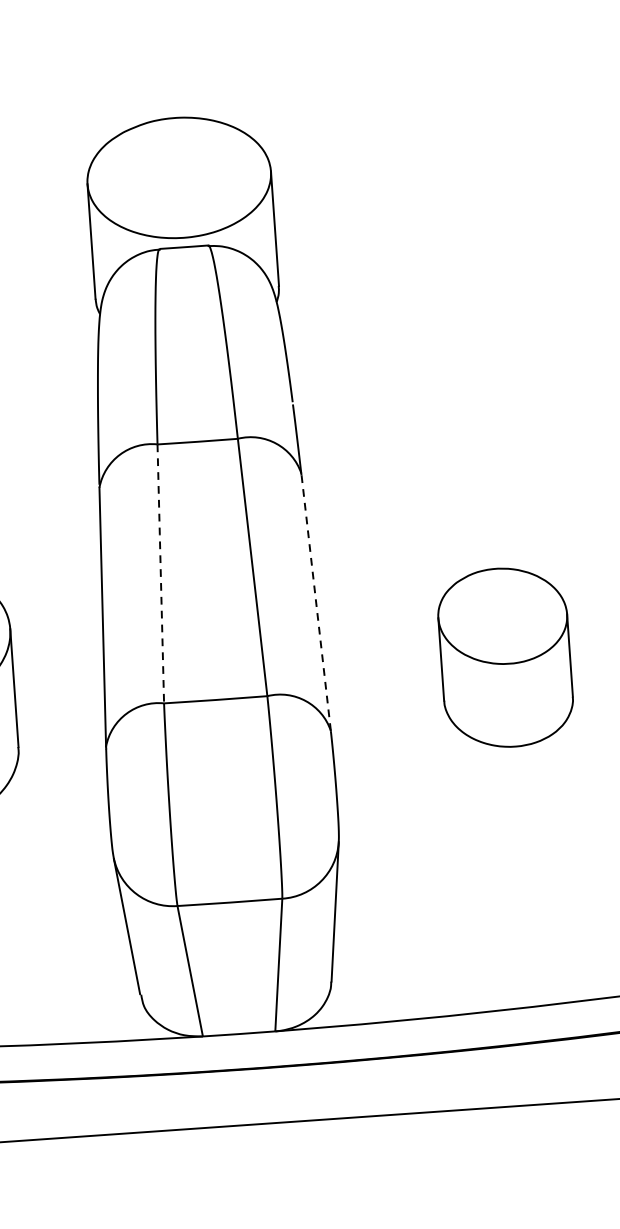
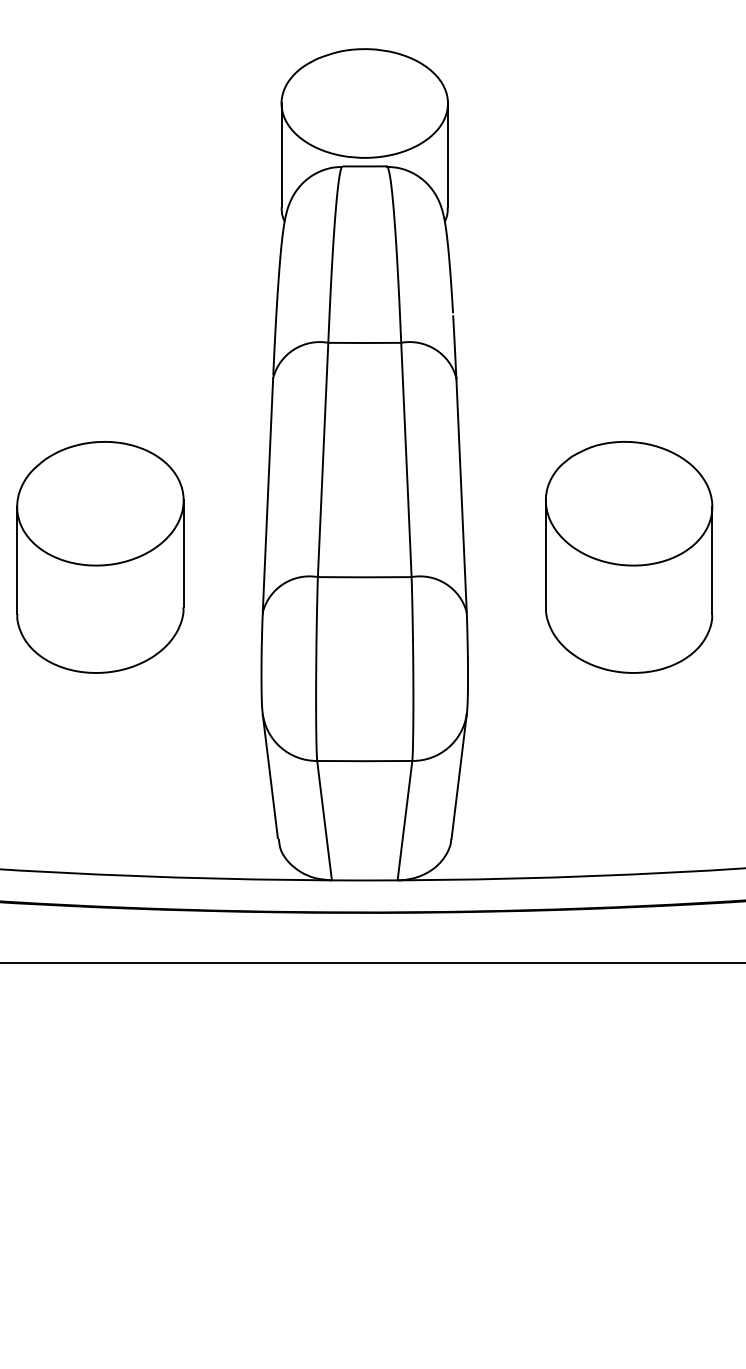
line: (161, 573) -> (323, 459), dashed -> solid
line: (315, 601) -> (461, 494), dashed -> solid
part: (505, 657) -> (629, 557), size x1.43

